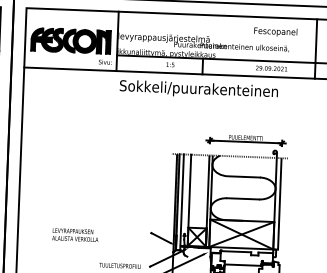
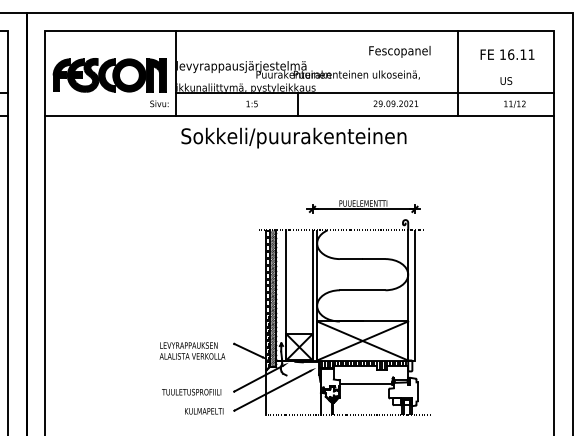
hatch: (179, 202) -> (272, 298), added
text: (75, 234) -> (192, 350), moved
hatch: (241, 251) -> (362, 364), added

